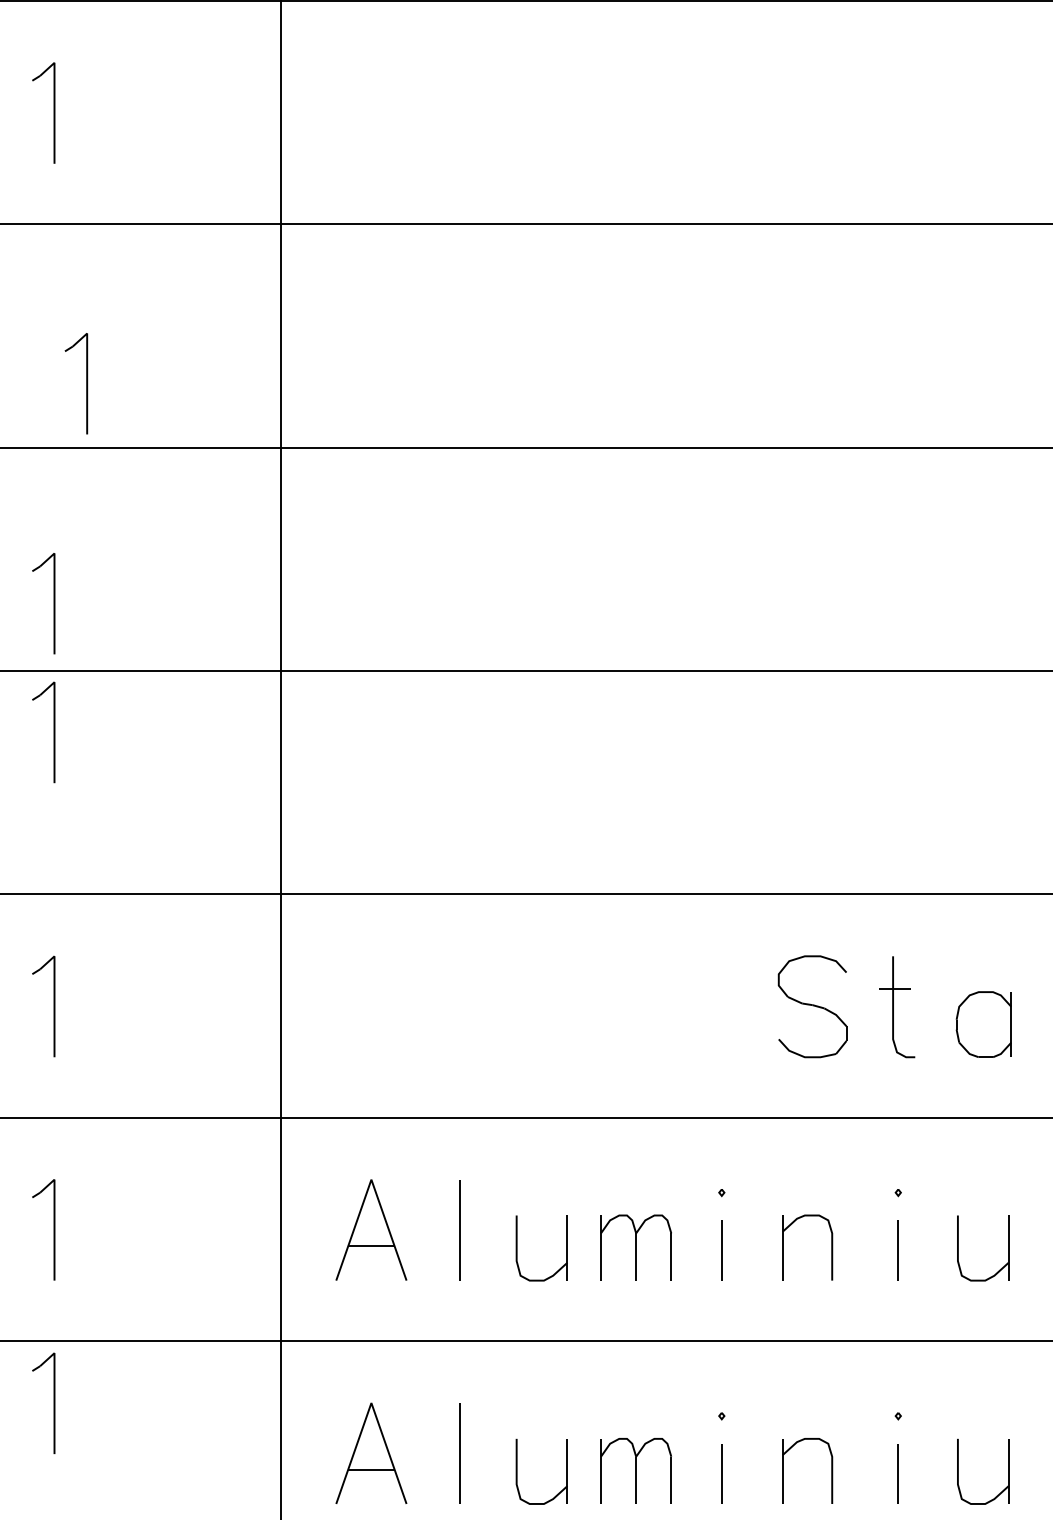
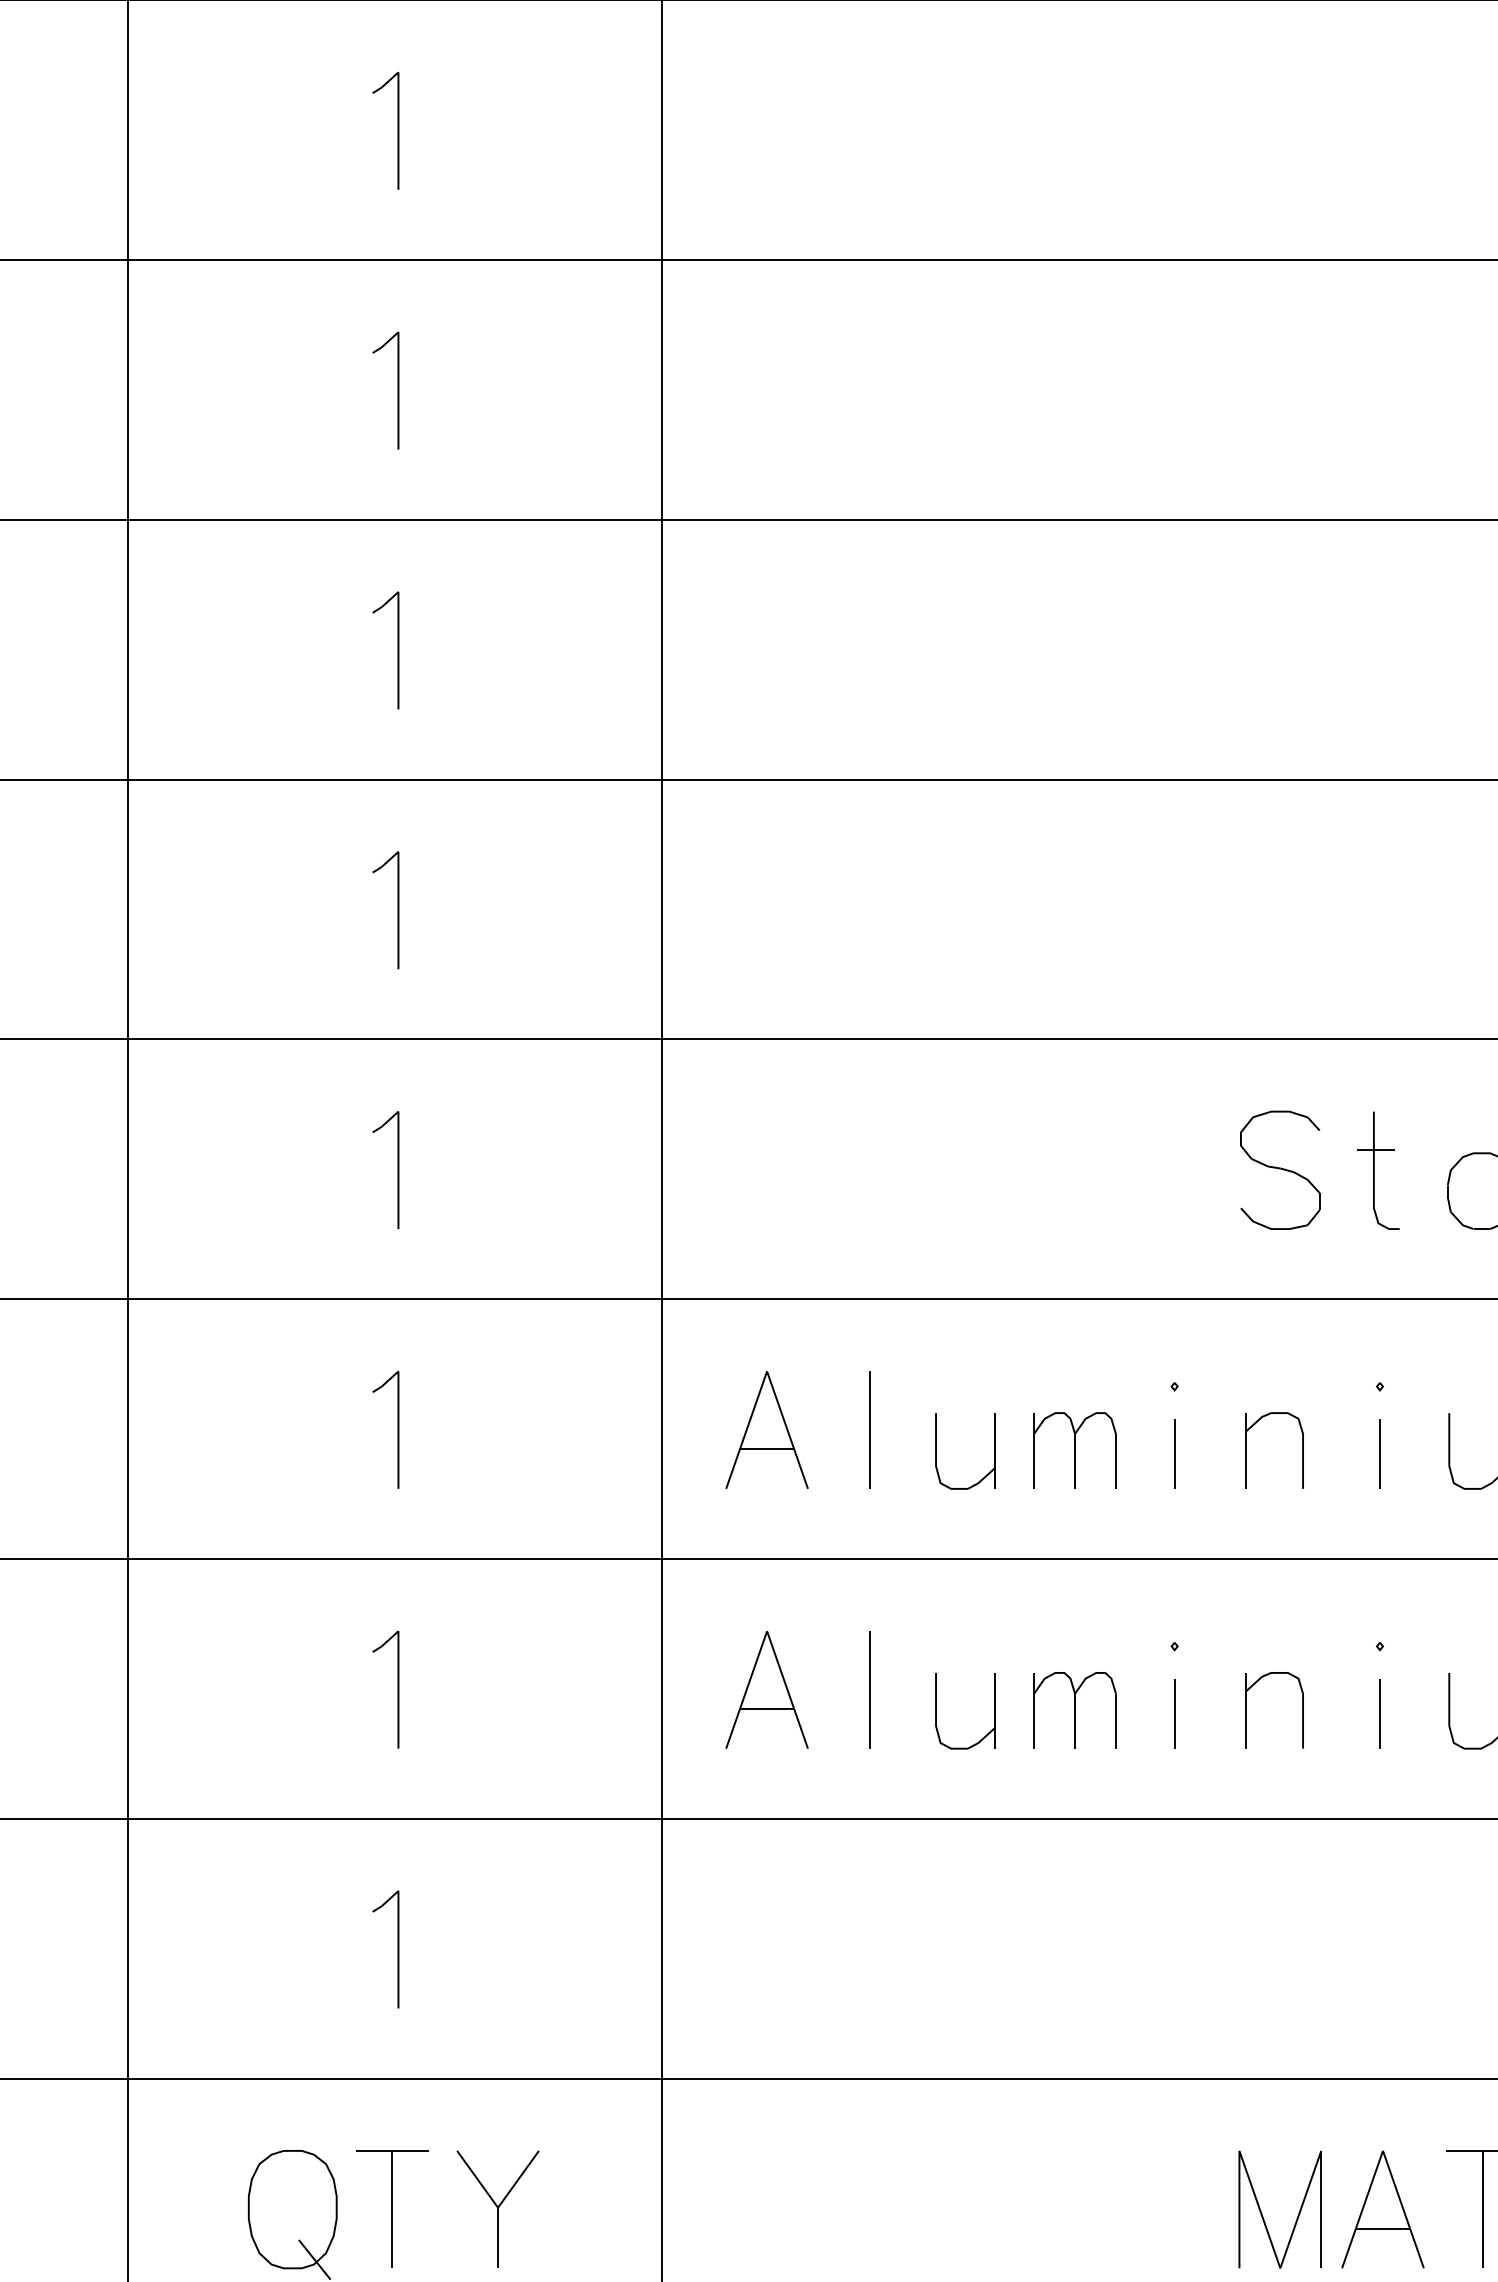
part: (86, 383) -> (397, 390), moved
part: (53, 603) -> (397, 650), moved
part: (53, 732) -> (397, 910), moved
part: (53, 1403) -> (397, 1689), moved

